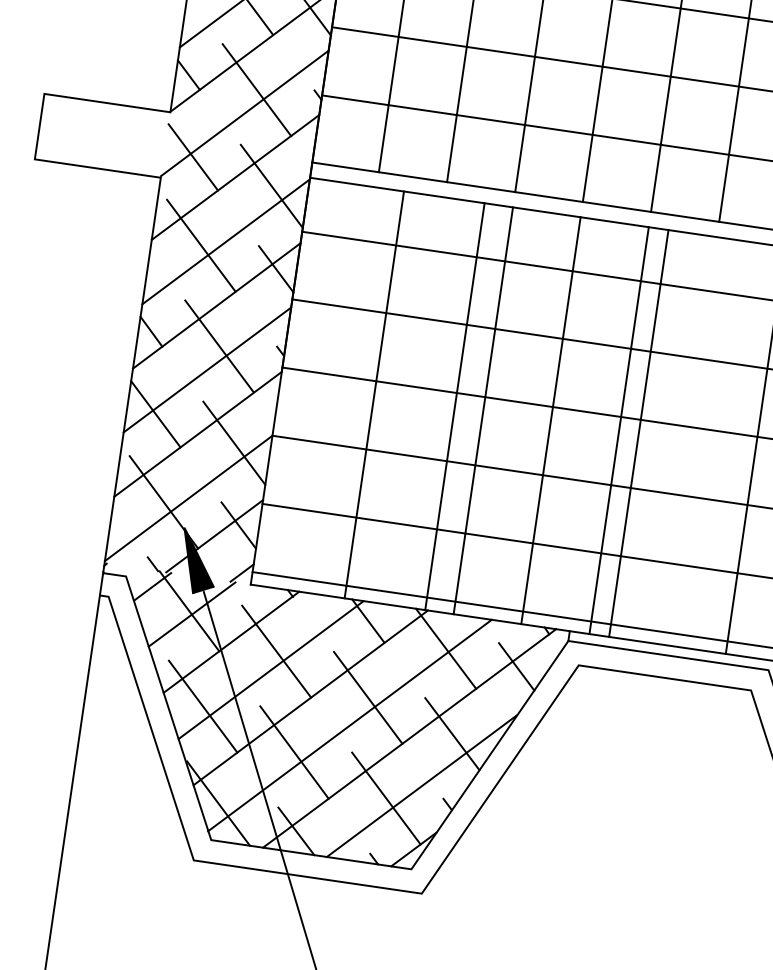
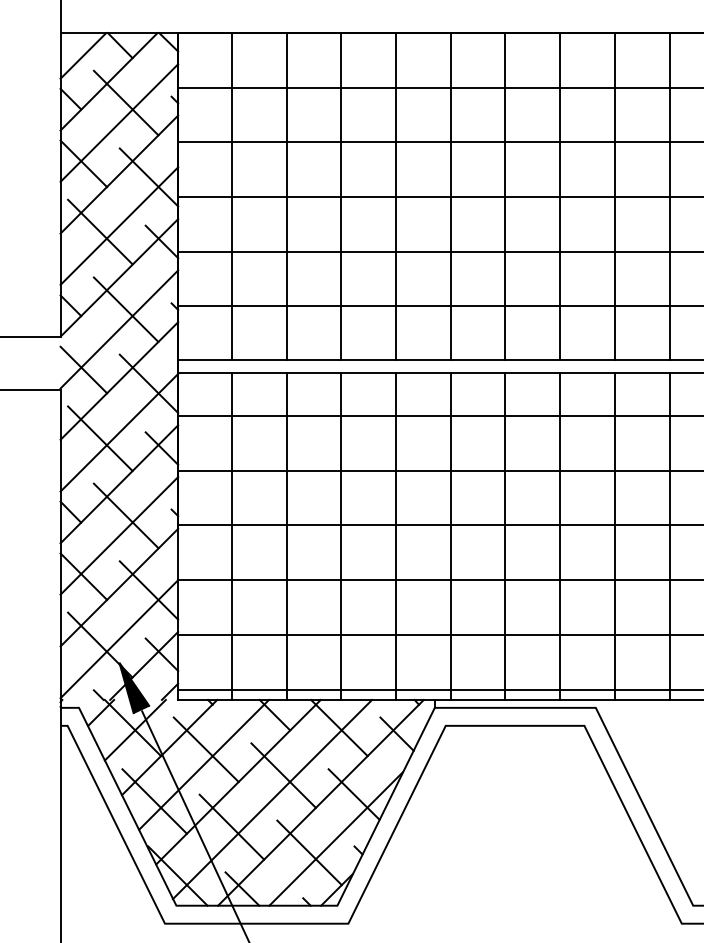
line: (374, 393) -> (231, 535), moved
line: (455, 405) -> (286, 535), moved
line: (639, 432) -> (505, 535), moved

